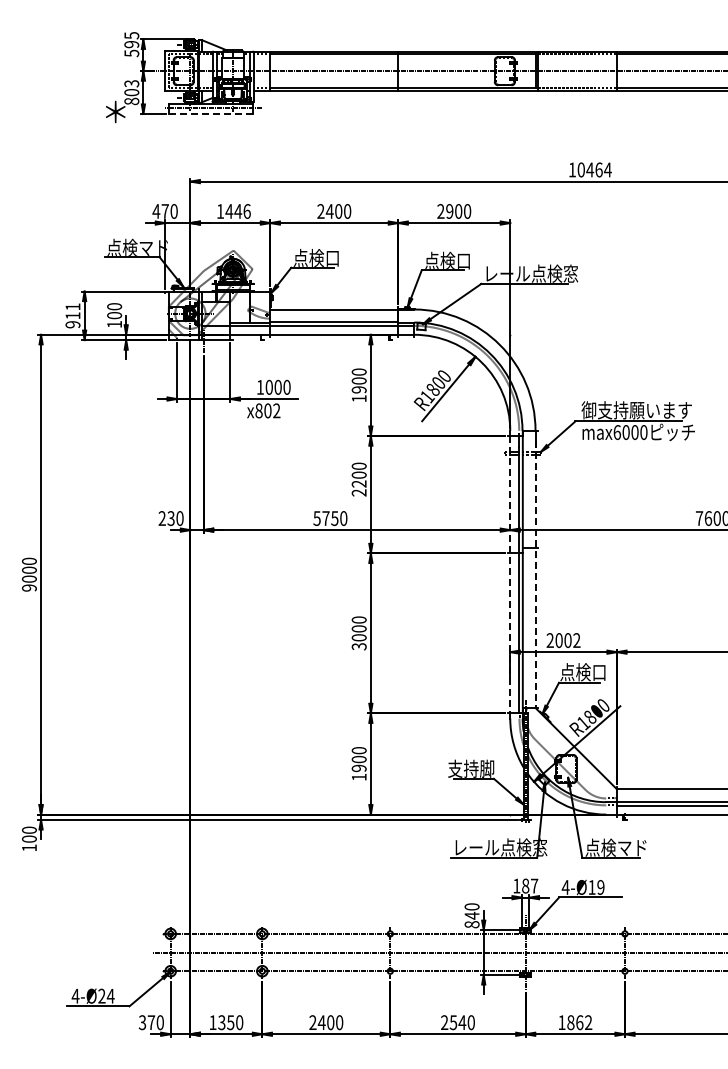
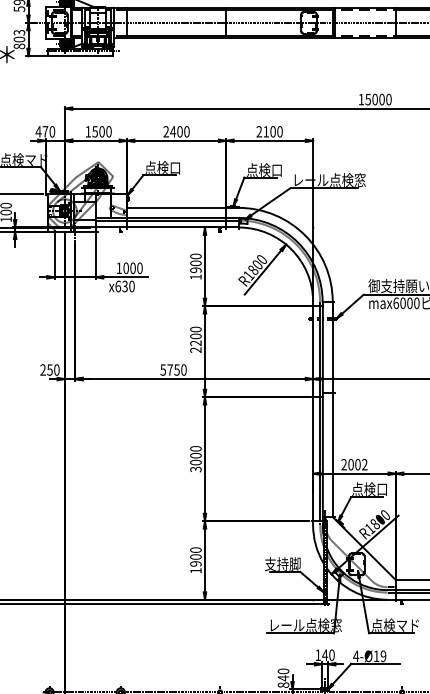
line: (210, 114) -> (80, 56), dashed -> solid
text: (594, 169) -> (378, 99), 10464 -> 15000
text: (237, 211) -> (101, 131), 1446 -> 1500
text: (449, 211) -> (265, 131), 2900 -> 2100
text: (267, 410) -> (124, 286), x802 -> x630
text: (170, 518) -> (49, 370), 230 -> 250
line: (510, 574) -> (313, 413), dashed -> solid
line: (535, 575) -> (332, 414), dashed -> solid
text: (529, 885) -> (328, 654), 187 -> 140

